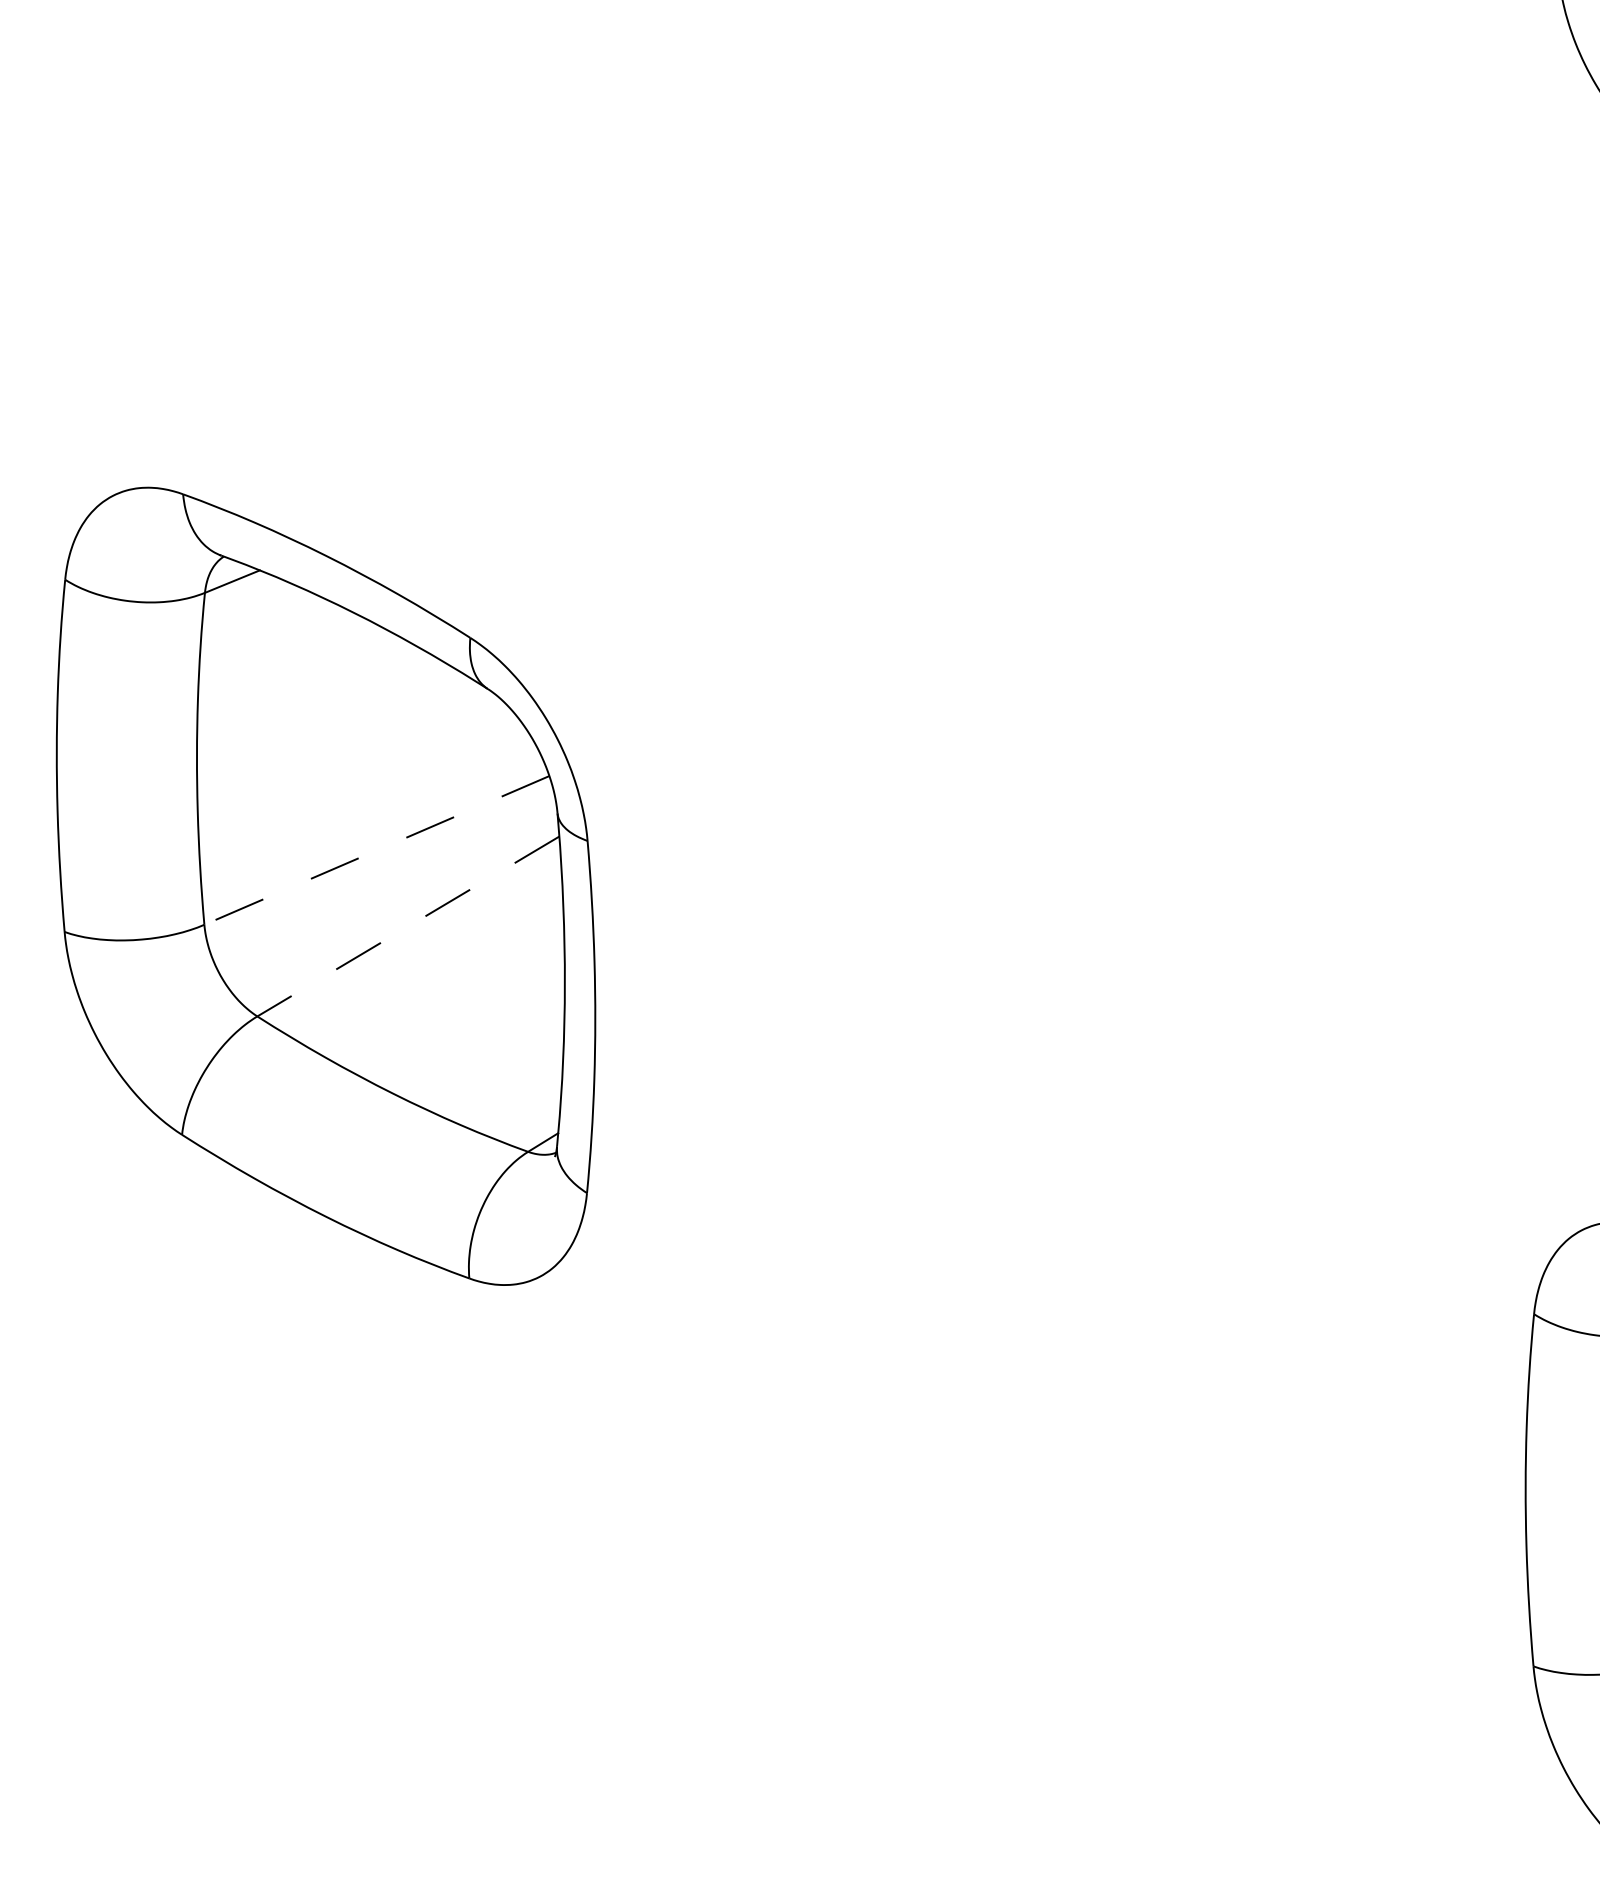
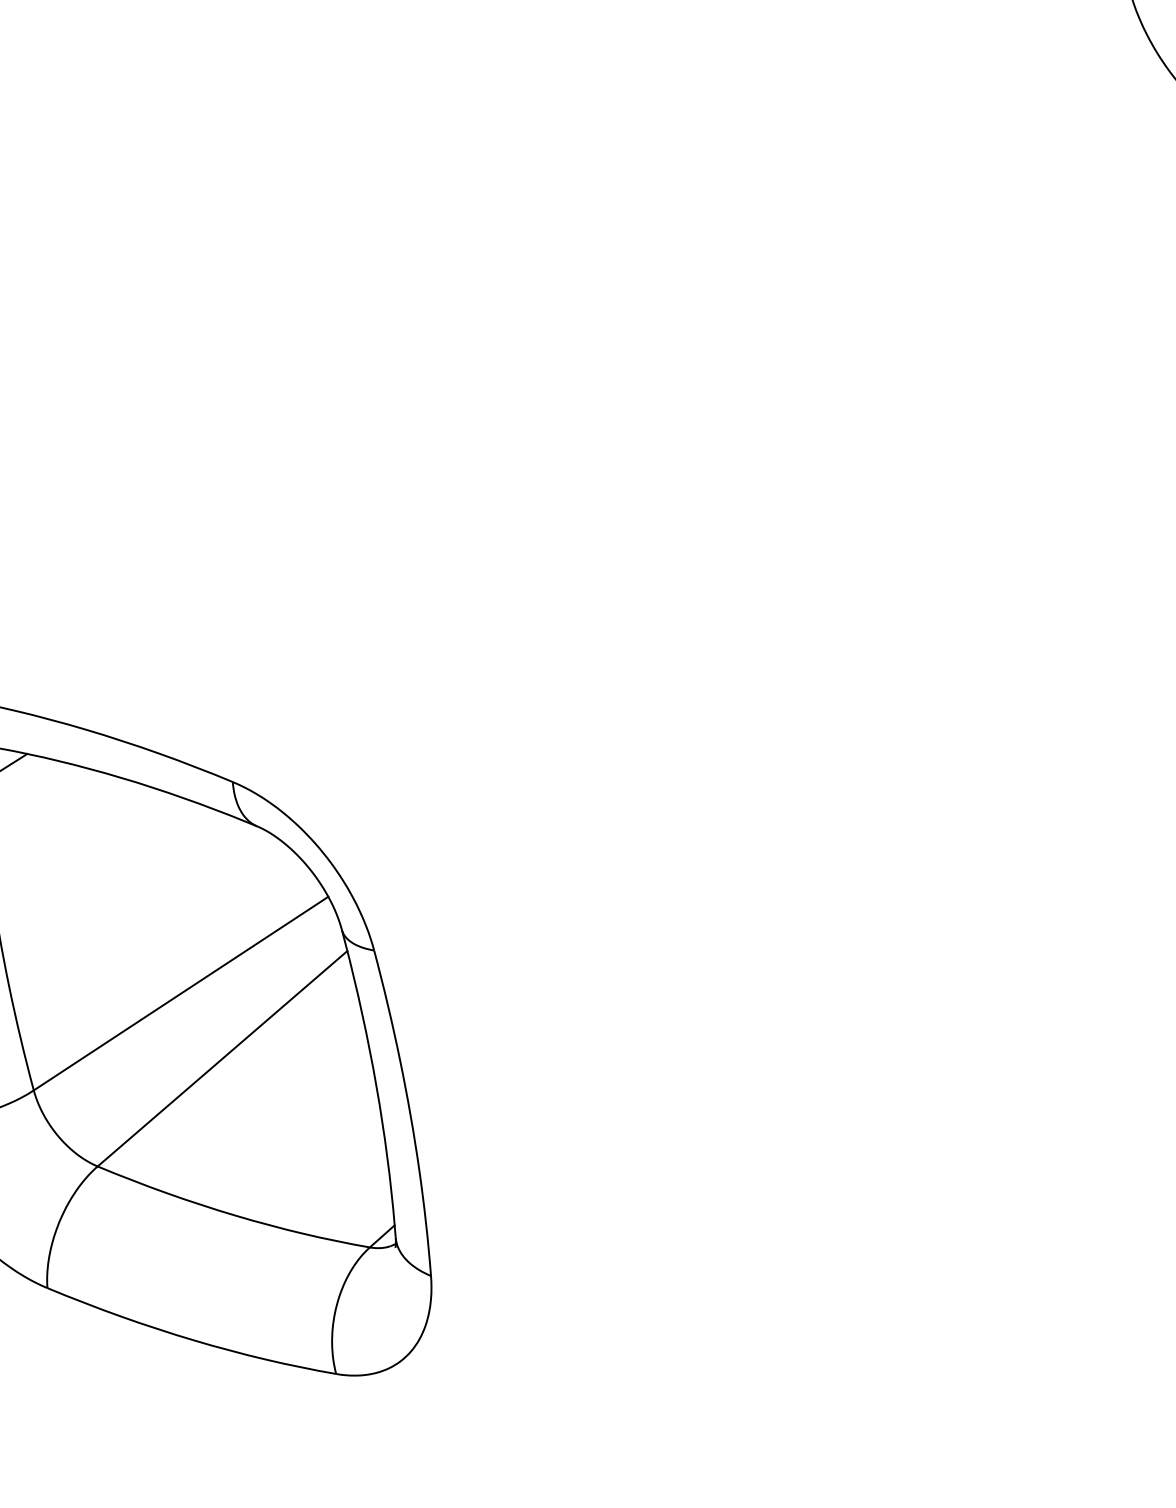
line: (376, 850) -> (180, 993), dashed -> solid
line: (408, 926) -> (222, 1058), dashed -> solid

